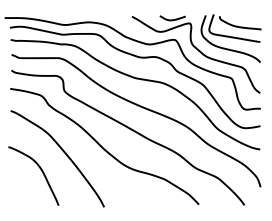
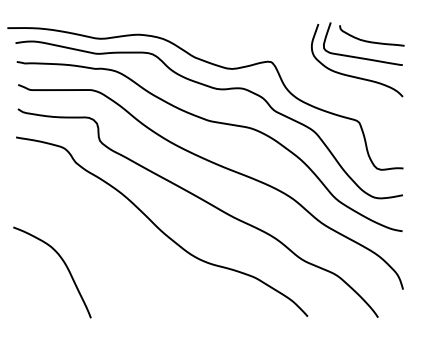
part: (195, 54) -> (302, 84), removed
curve: (63, 152) -> (98, 235), removed

